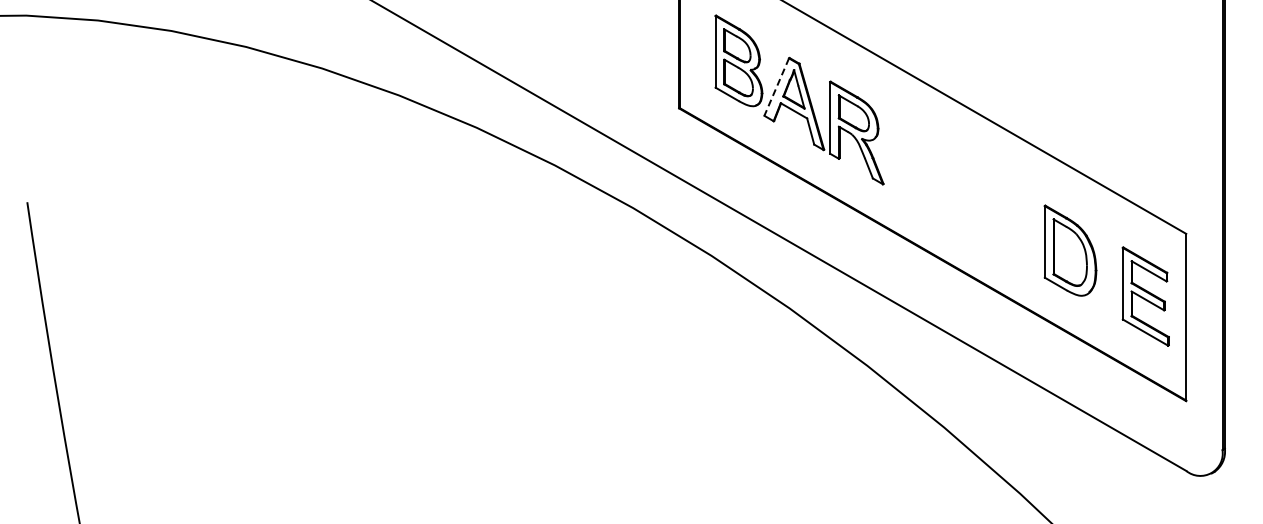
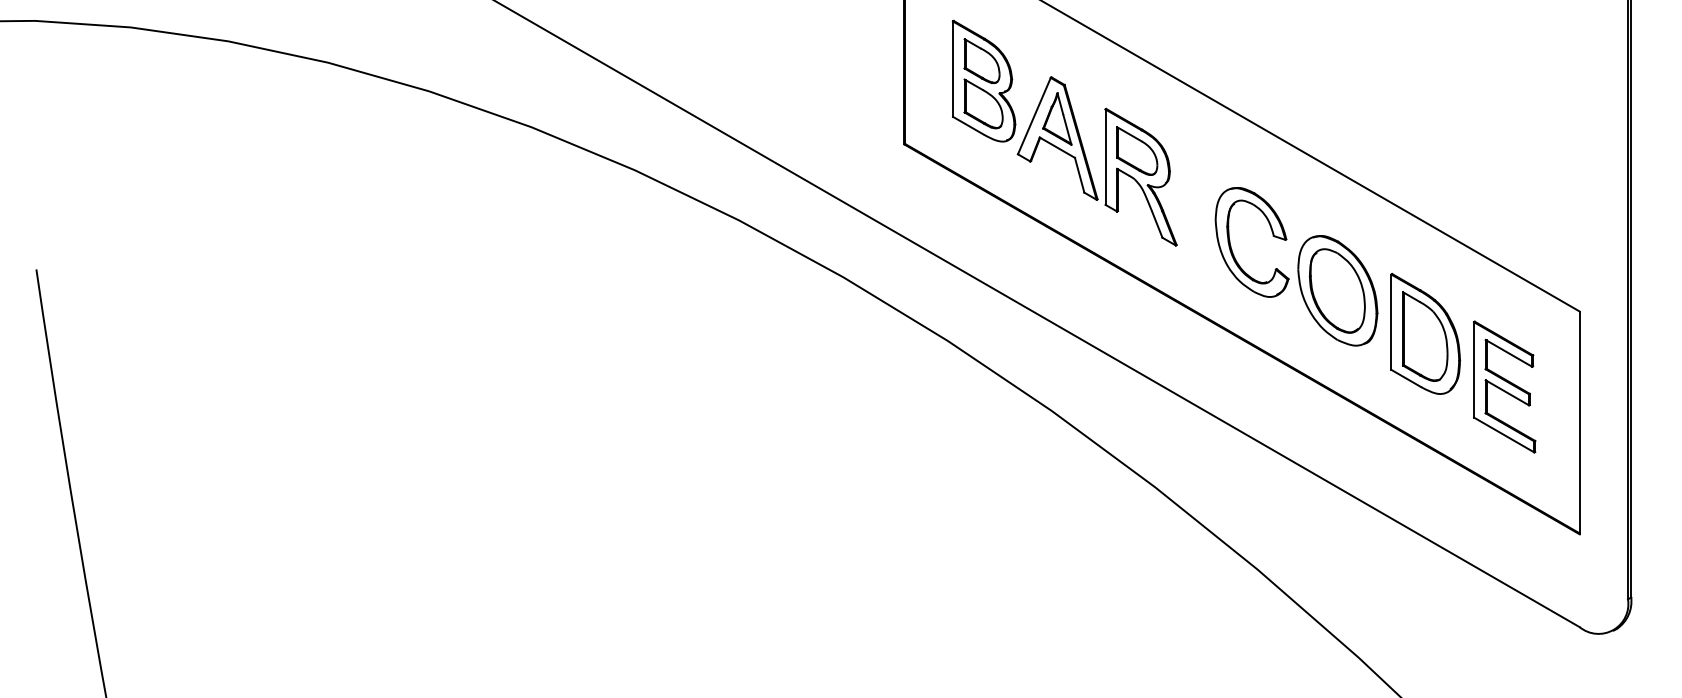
line: (776, 87) -> (1034, 116), dashed -> solid
part: (973, 200) -> (1296, 267), added
part: (1145, 296) -> (1504, 386), moved

